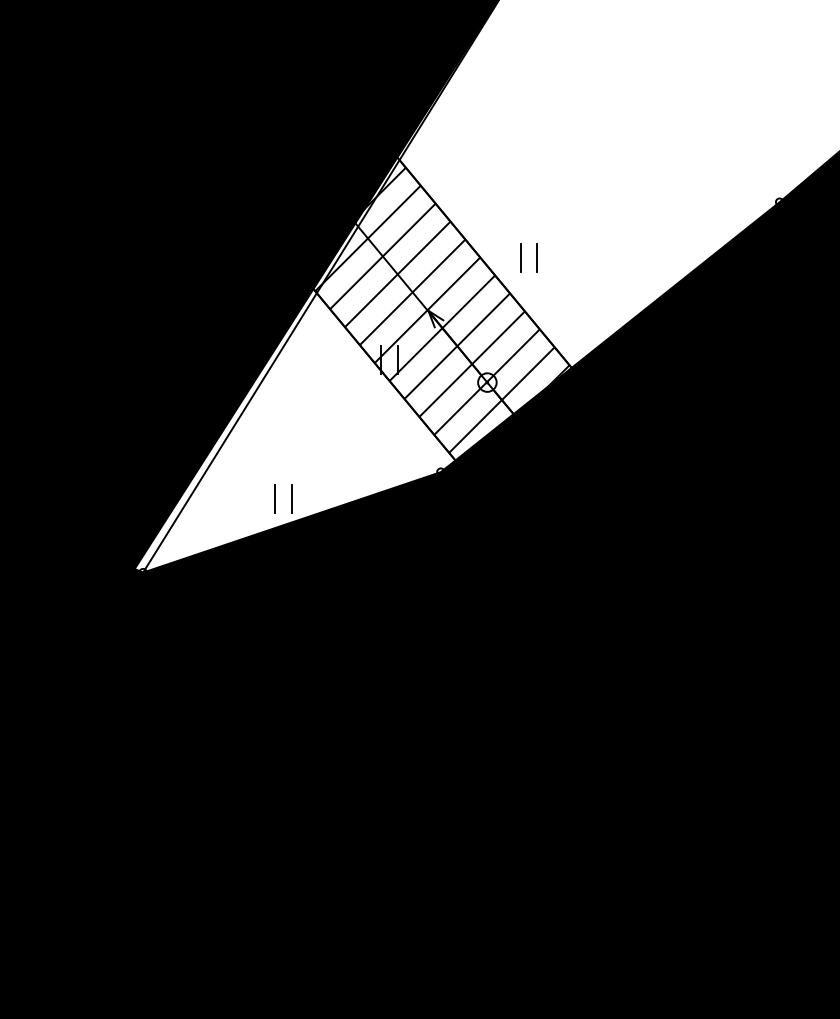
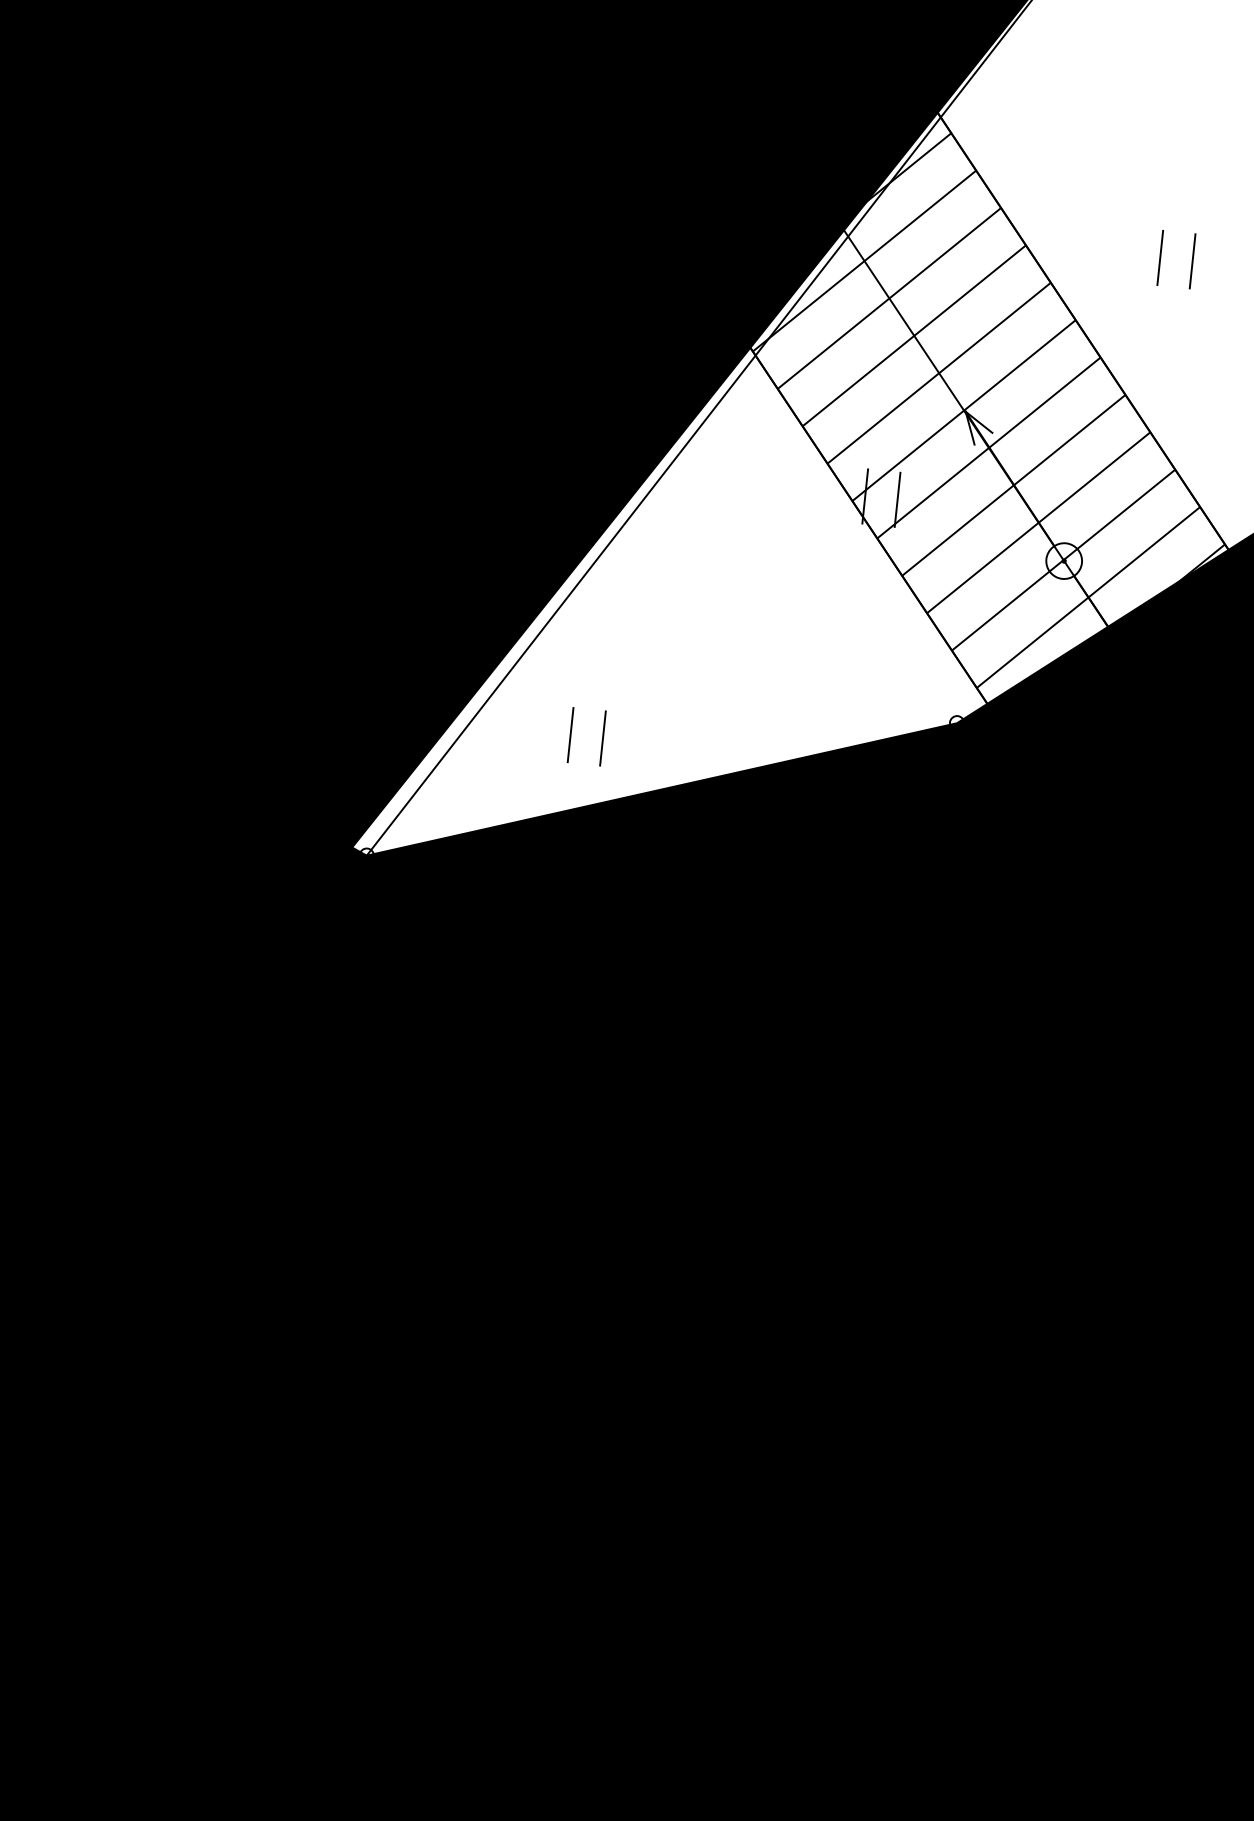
part: (521, 257) -> (1162, 257), moved
part: (275, 498) -> (571, 733), moved

